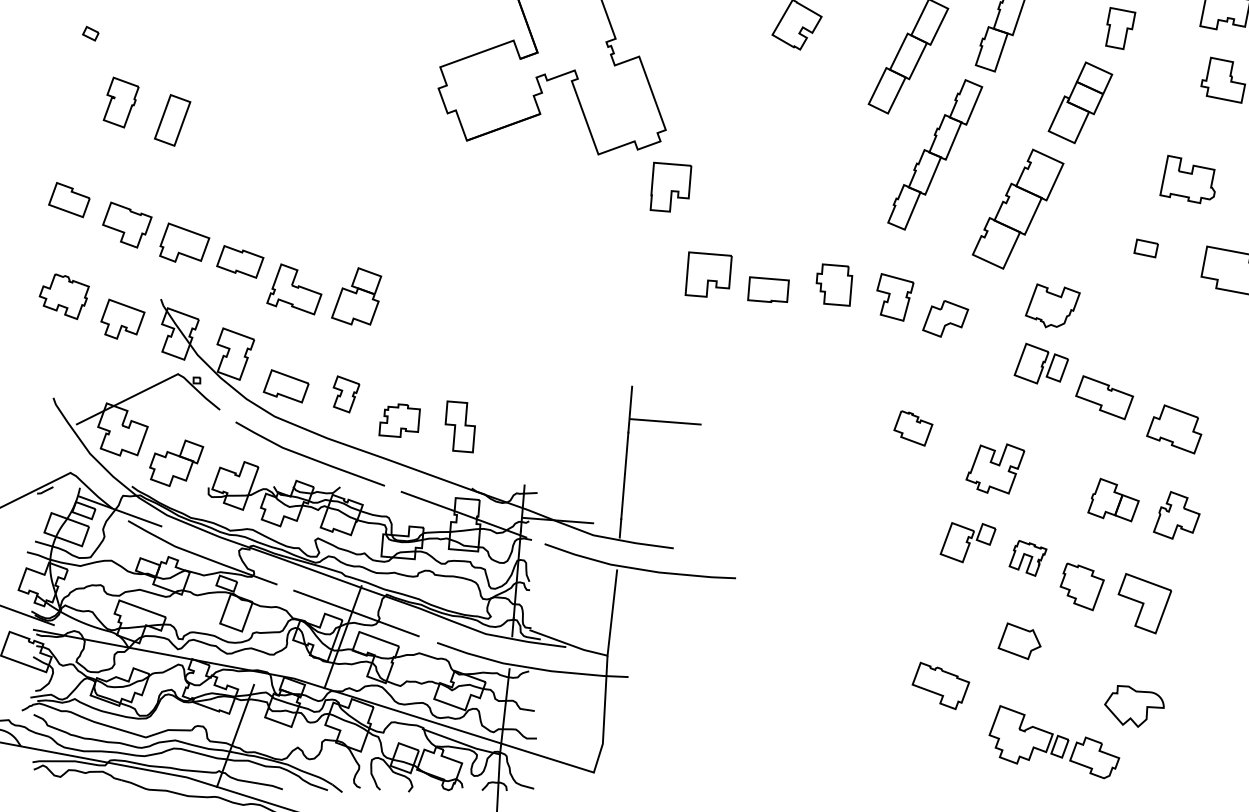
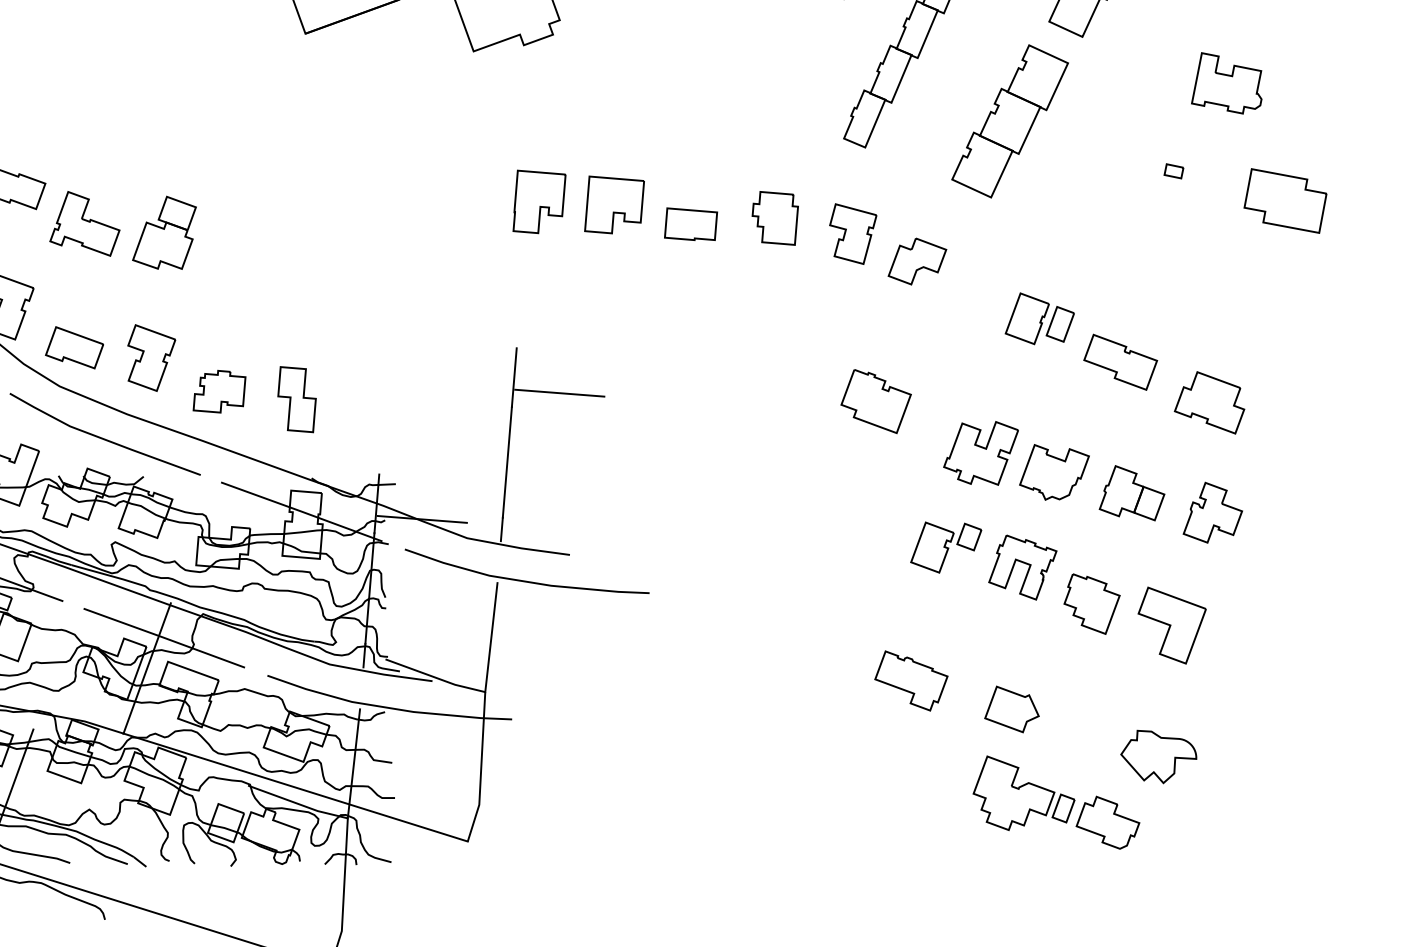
part: (670, 186) -> (538, 201), moved
part: (1146, 247) -> (1174, 170), size x0.62
part: (1052, 305) -> (1054, 472), moved
part: (346, 394) -> (151, 358), size x1.43
part: (913, 428) -> (876, 401), size x1.43
part: (1027, 558) -> (1022, 567), size x1.43
part: (1019, 641) -> (1011, 709), moved
part: (940, 685) -> (910, 680), moved

